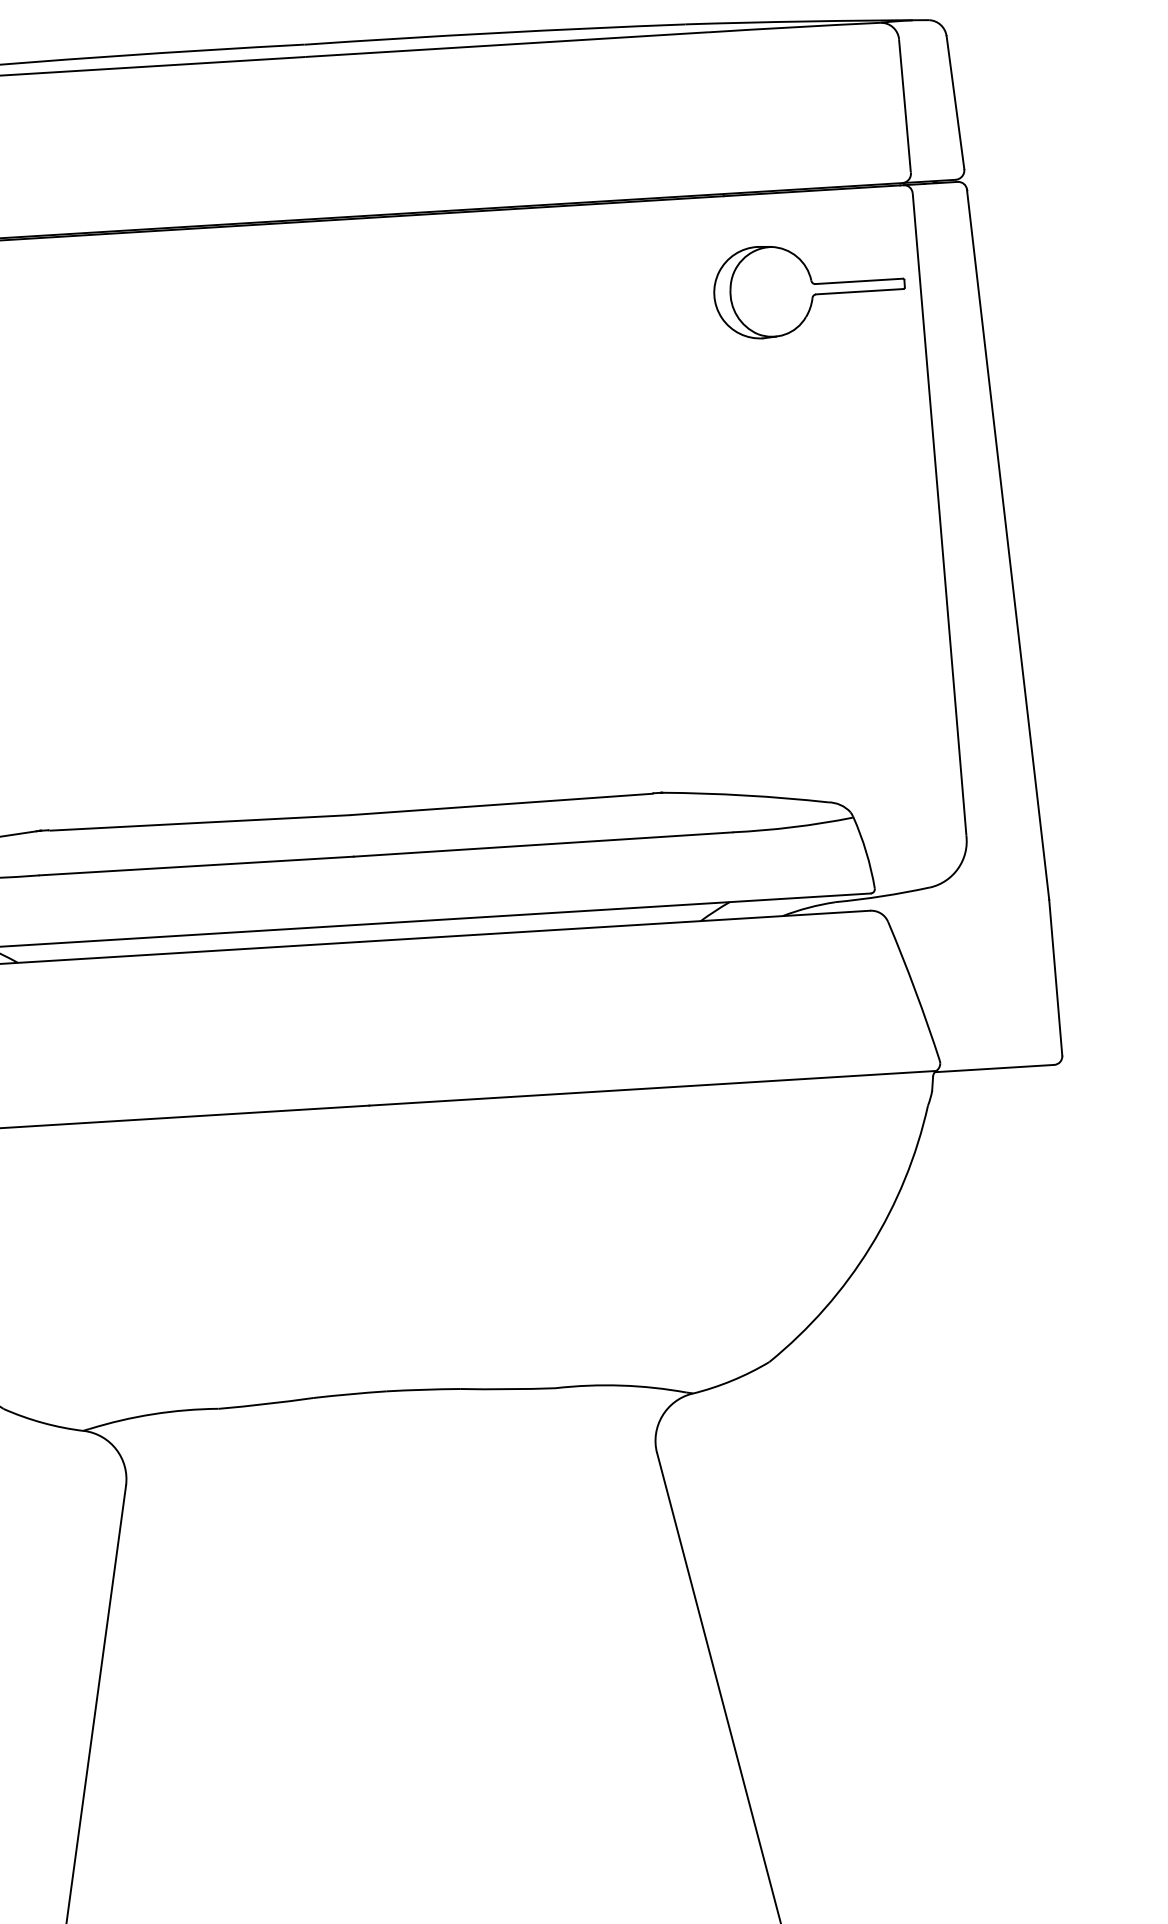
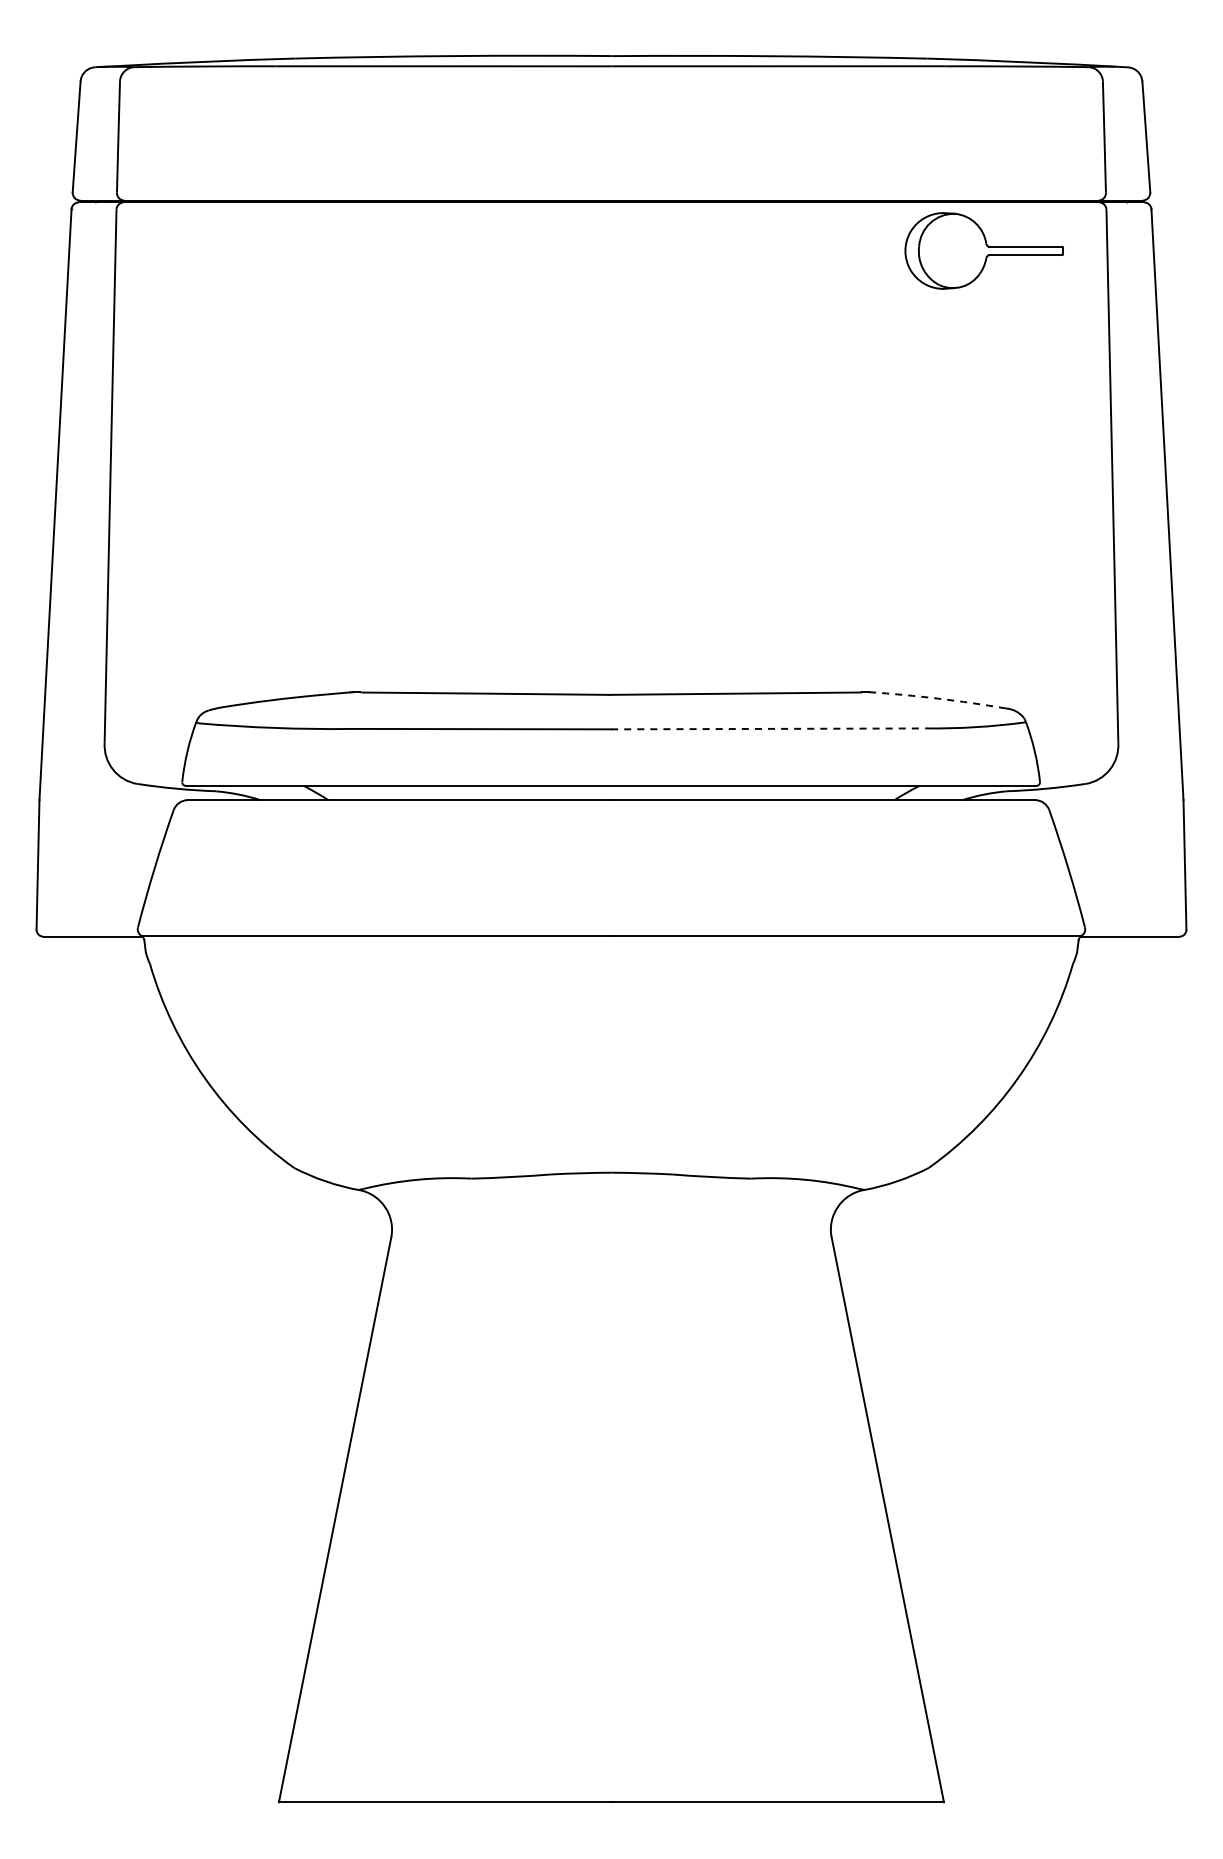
part: (808, 289) -> (983, 250), moved
arc: (745, 795) -> (937, 698), solid -> dashed
line: (543, 844) -> (768, 728), solid -> dashed

